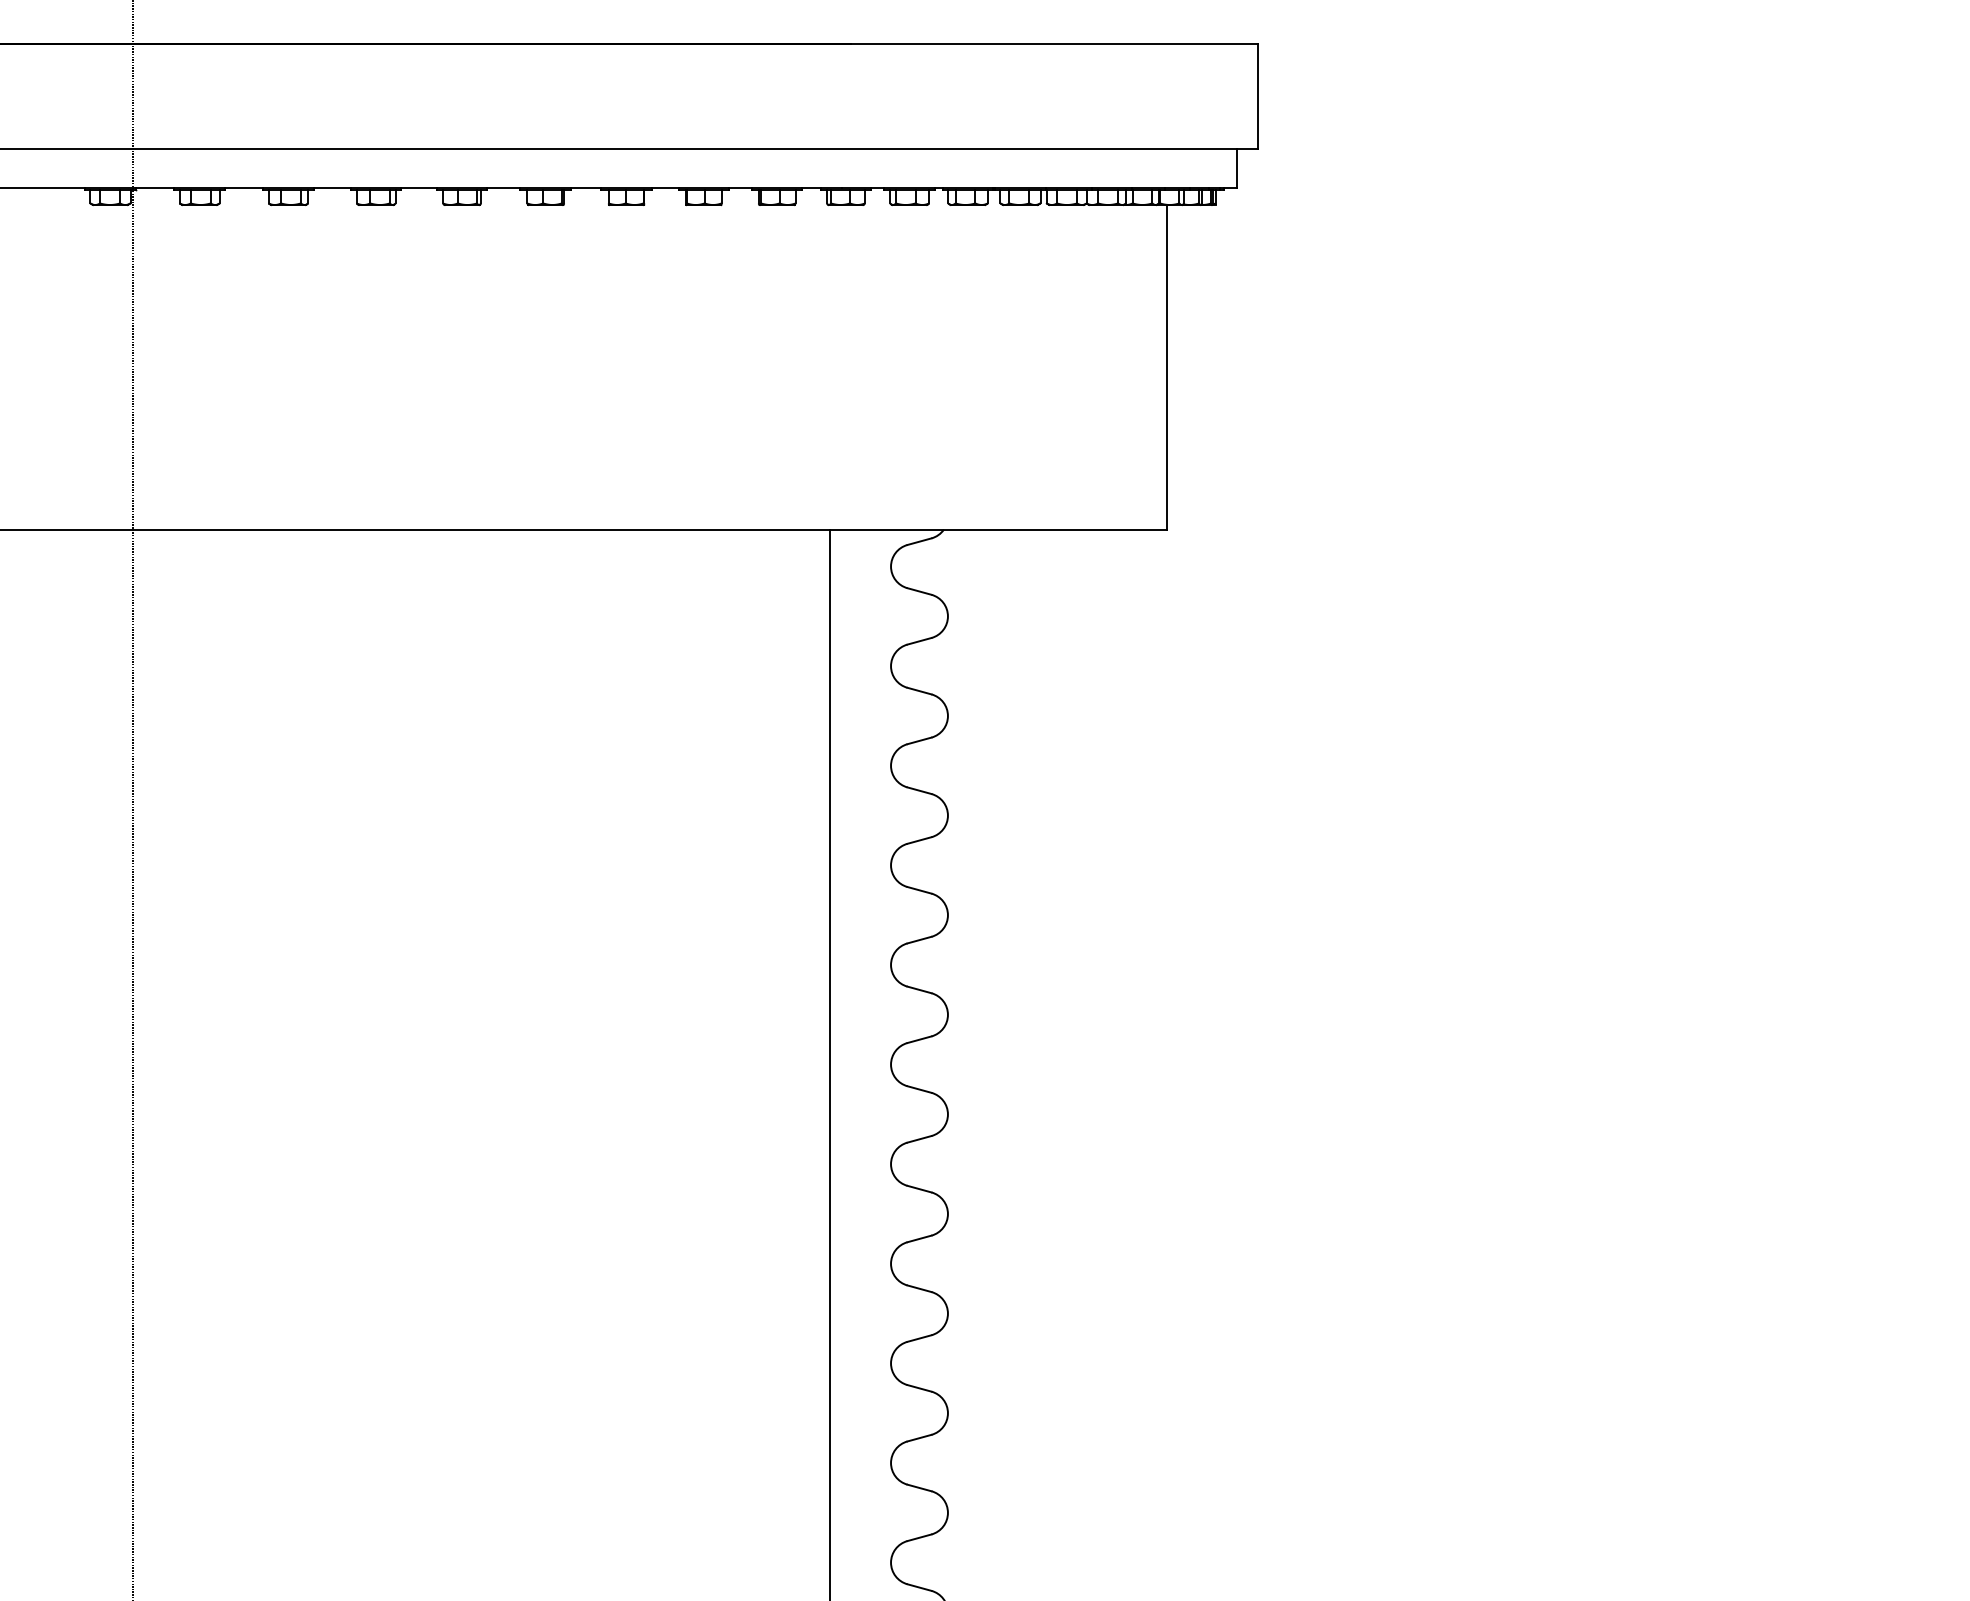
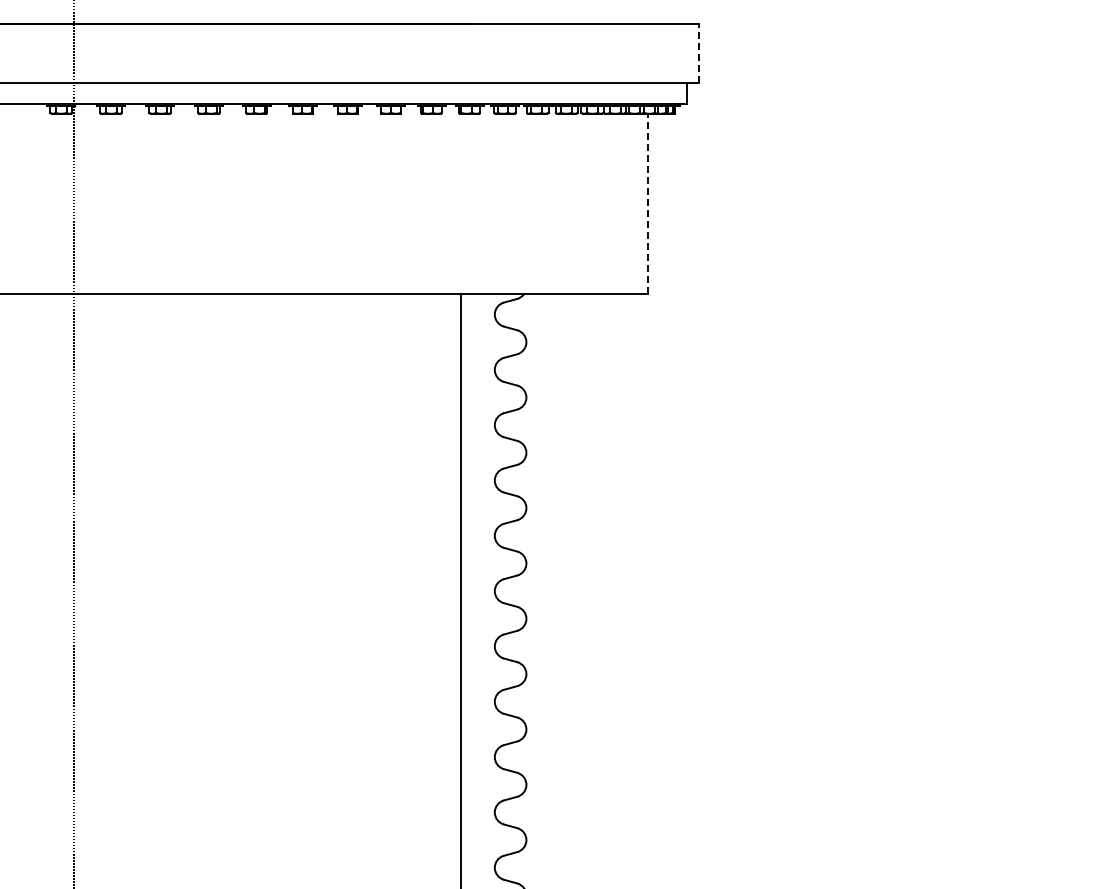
line: (1257, 96) -> (698, 53), solid -> dashed
line: (1167, 366) -> (648, 203), solid -> dashed

